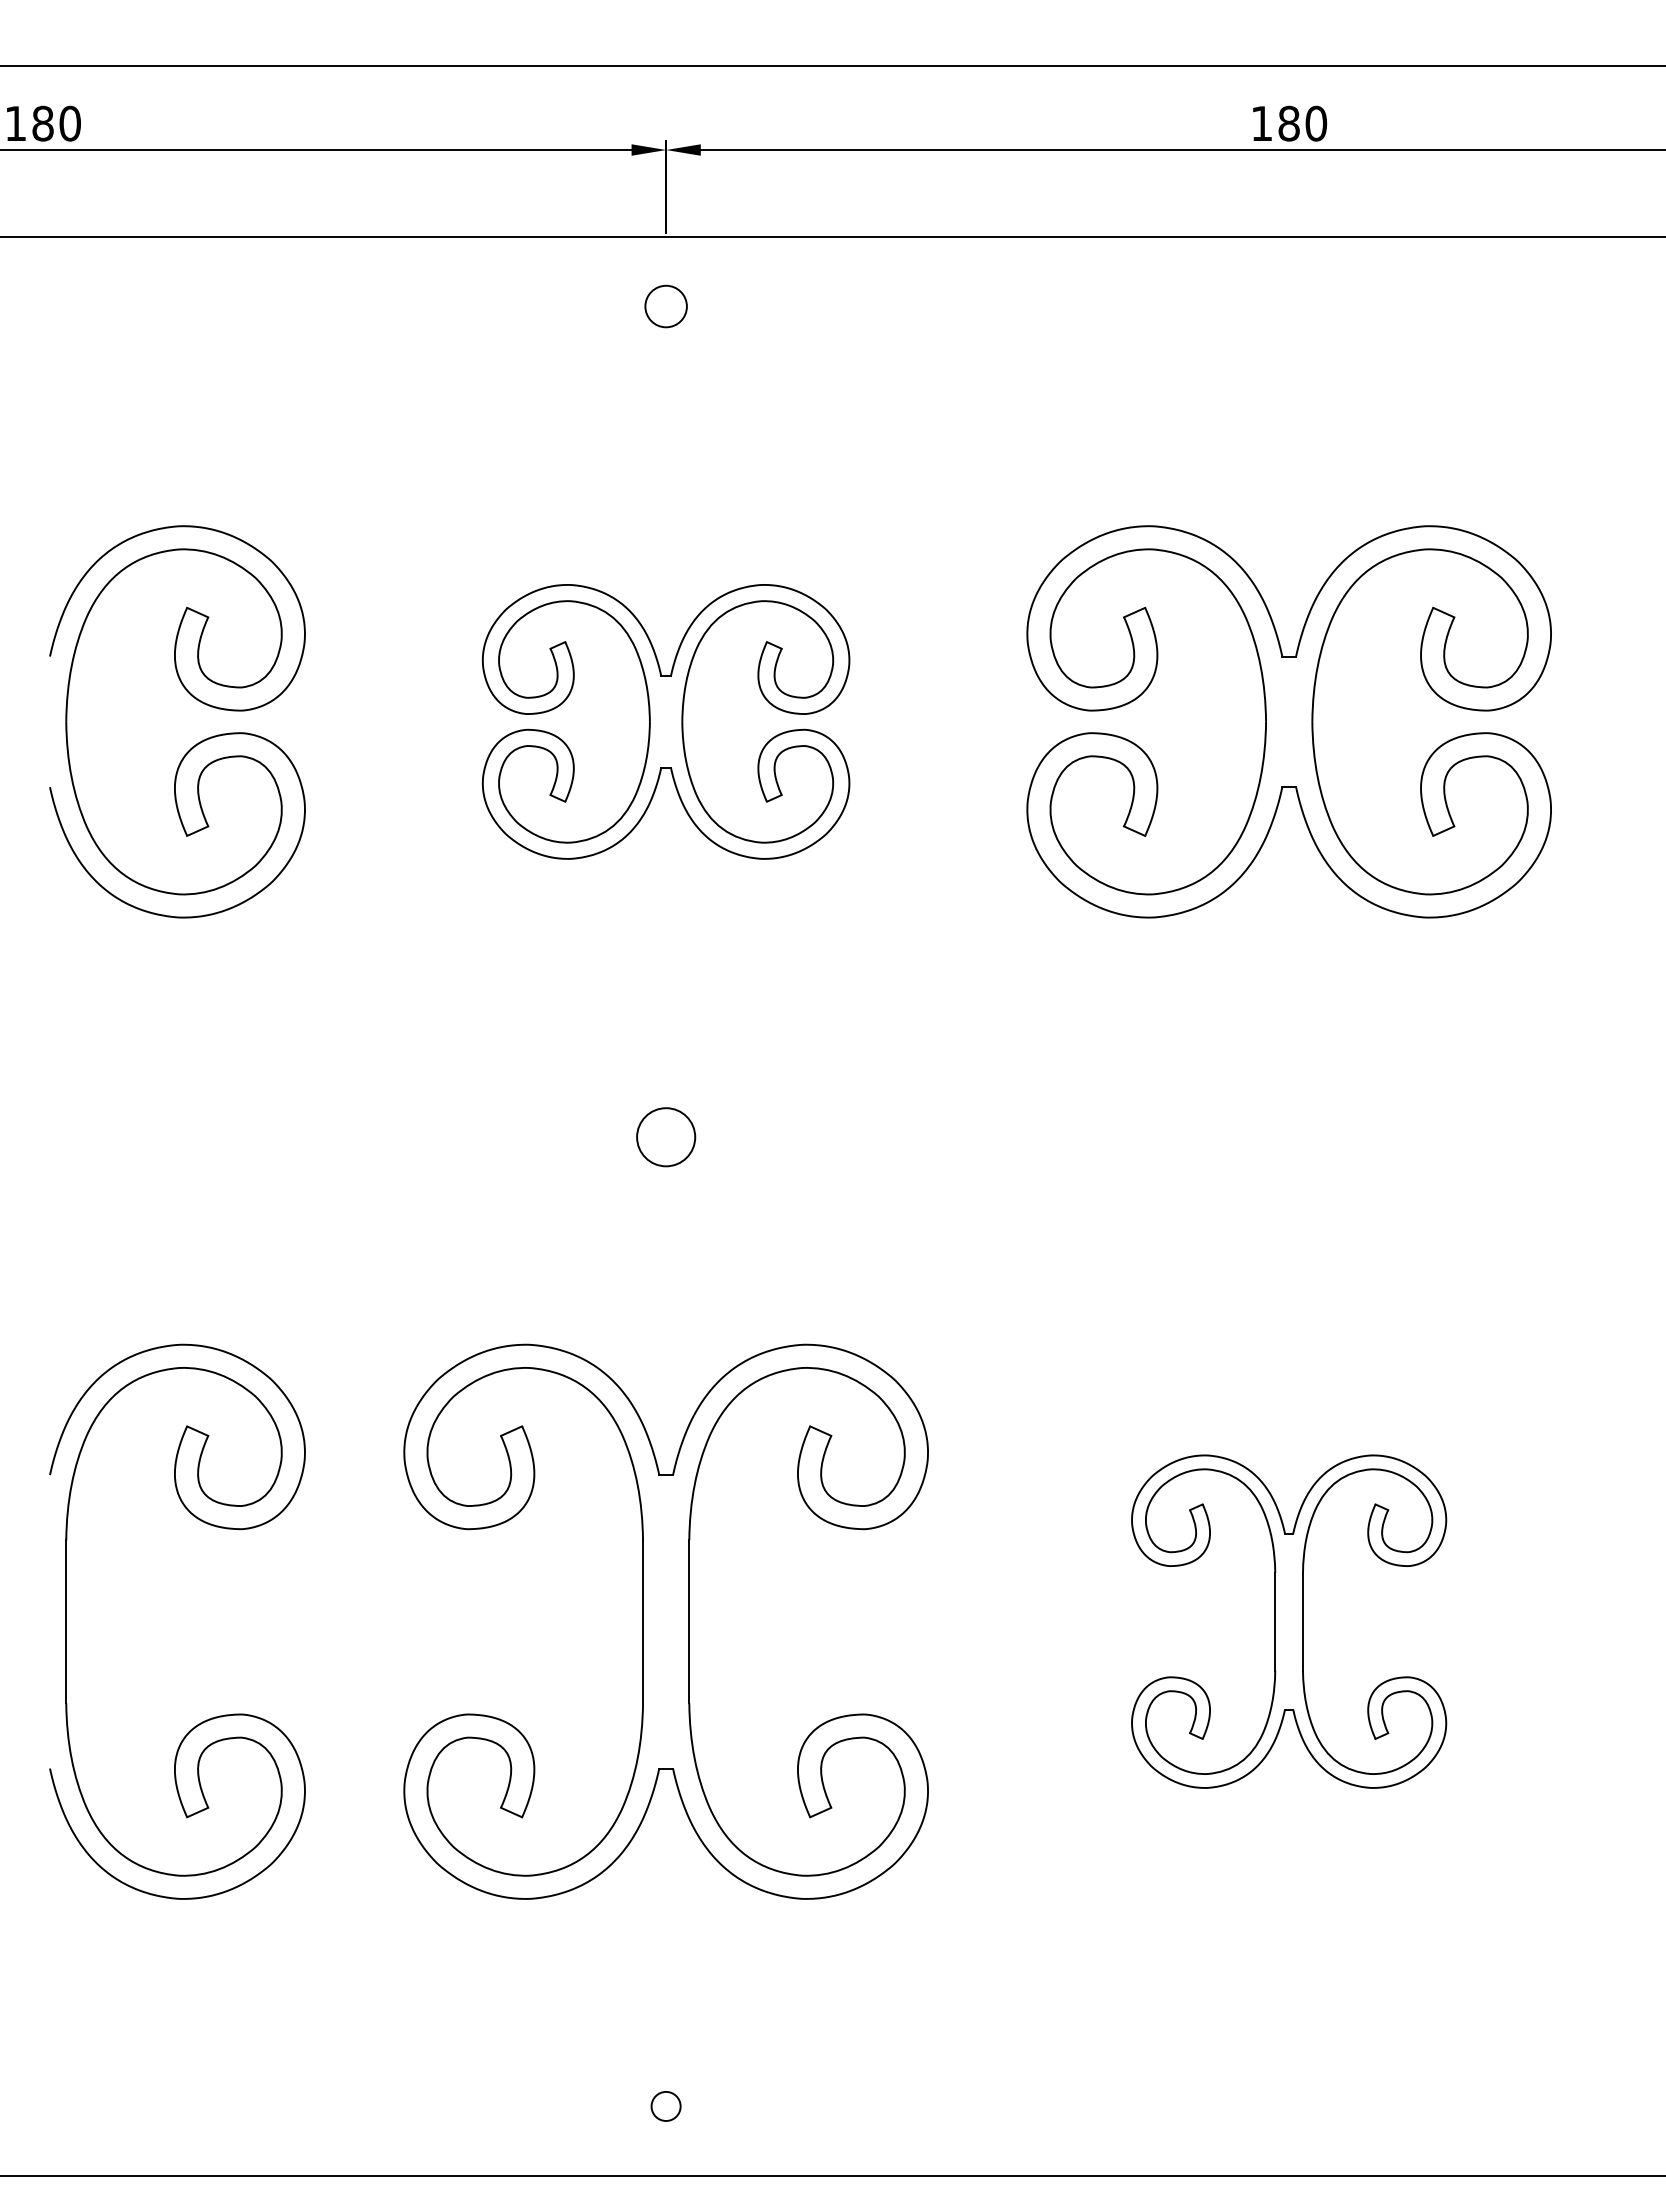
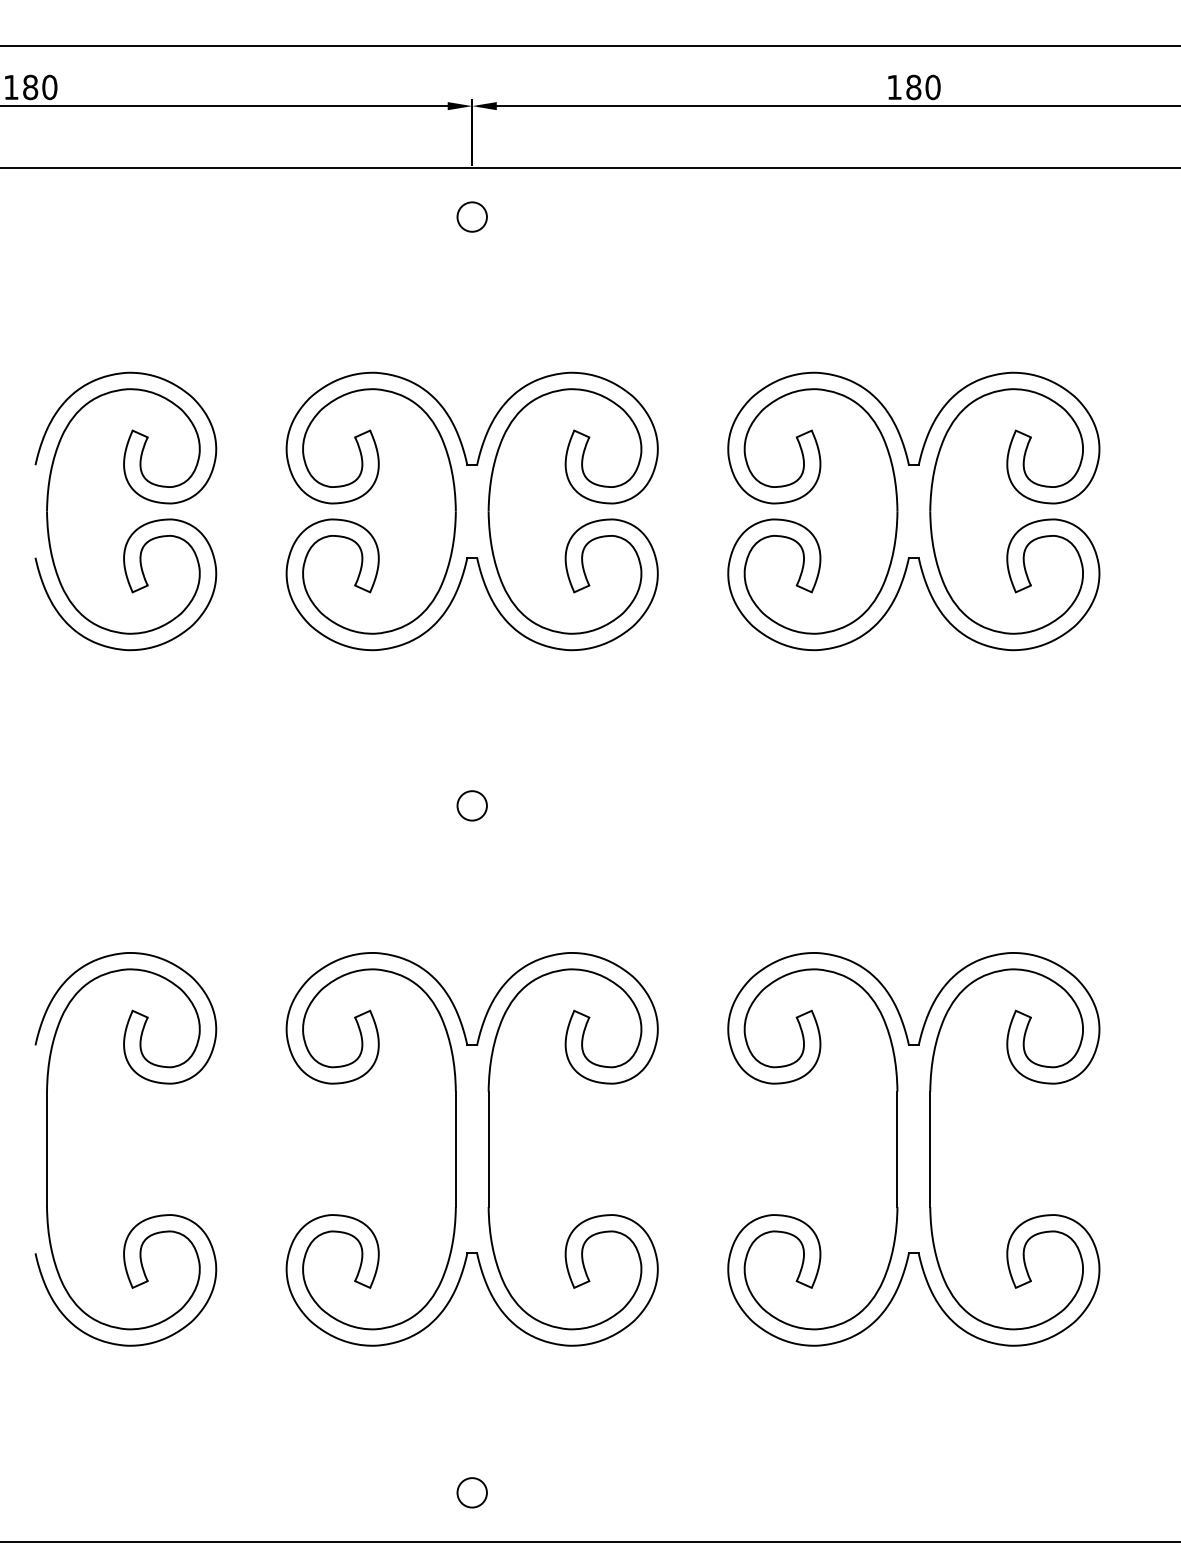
part: (665, 721) -> (471, 511), size x1.43
circle: (665, 1137) -> (471, 806), size x0.71
part: (1288, 1621) -> (913, 1149), size x1.67
circle: (665, 2106) -> (471, 1492), size x1.43

